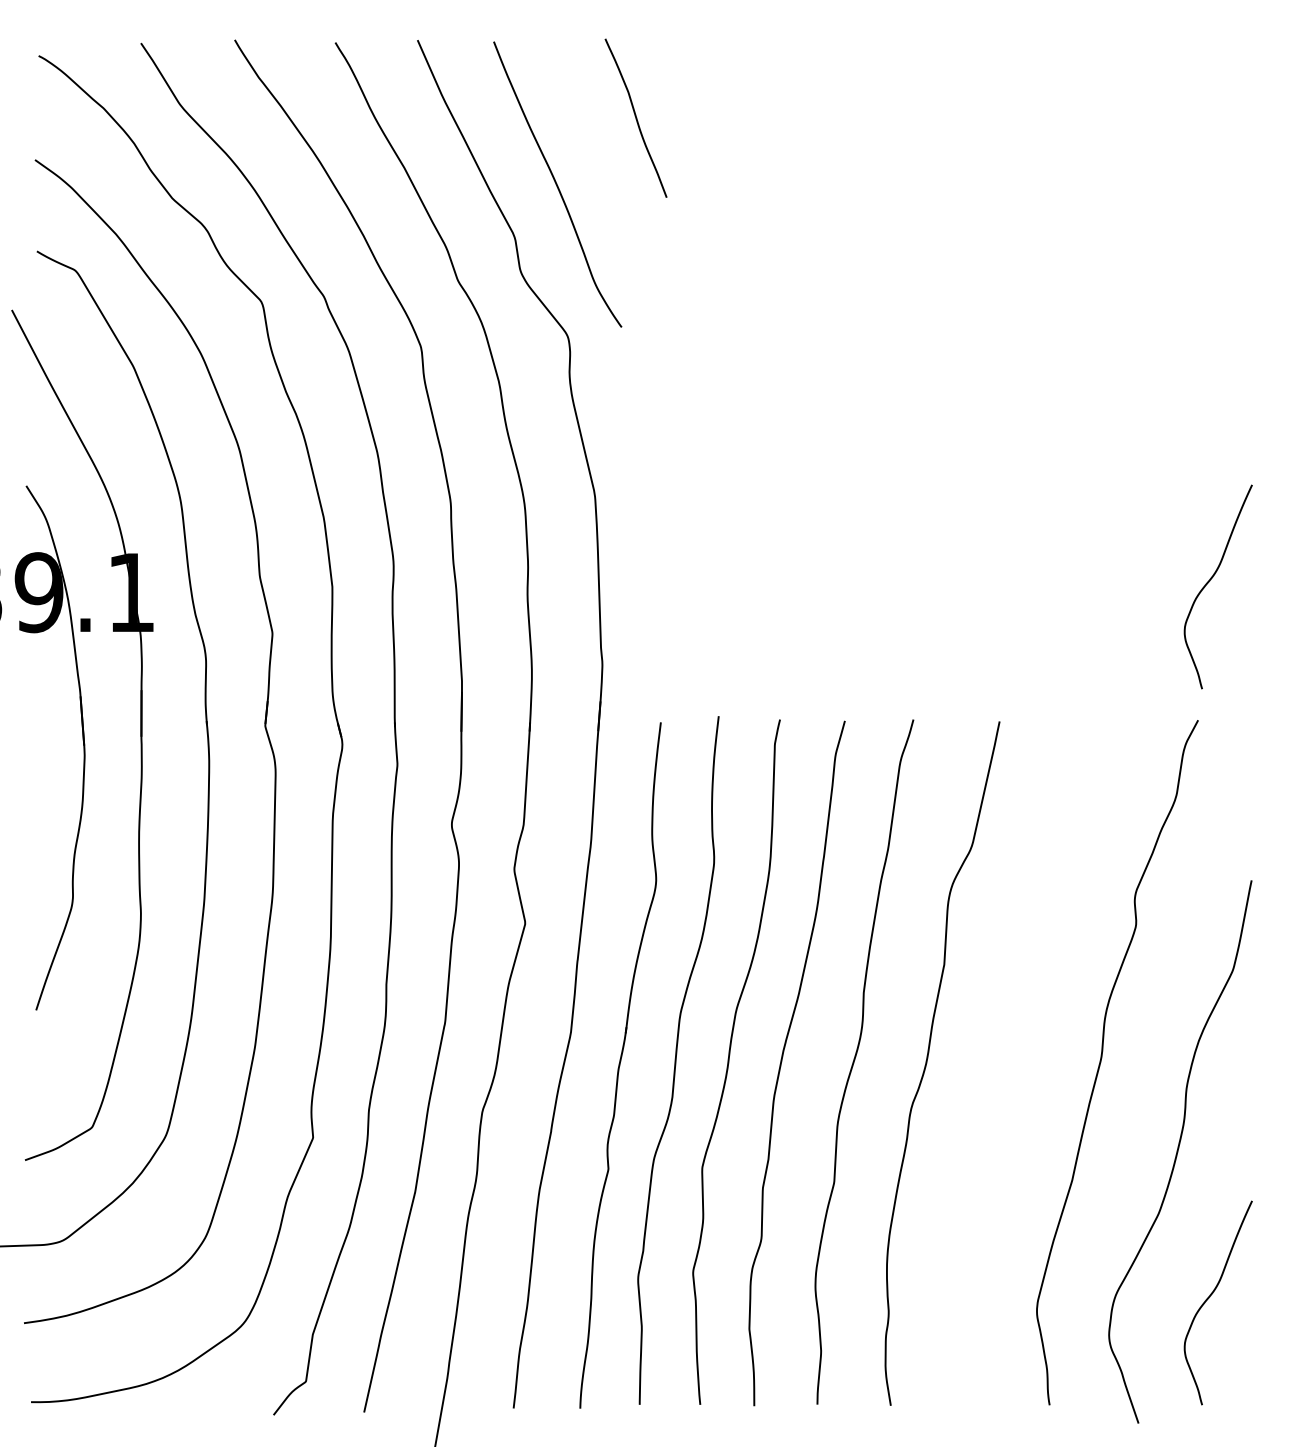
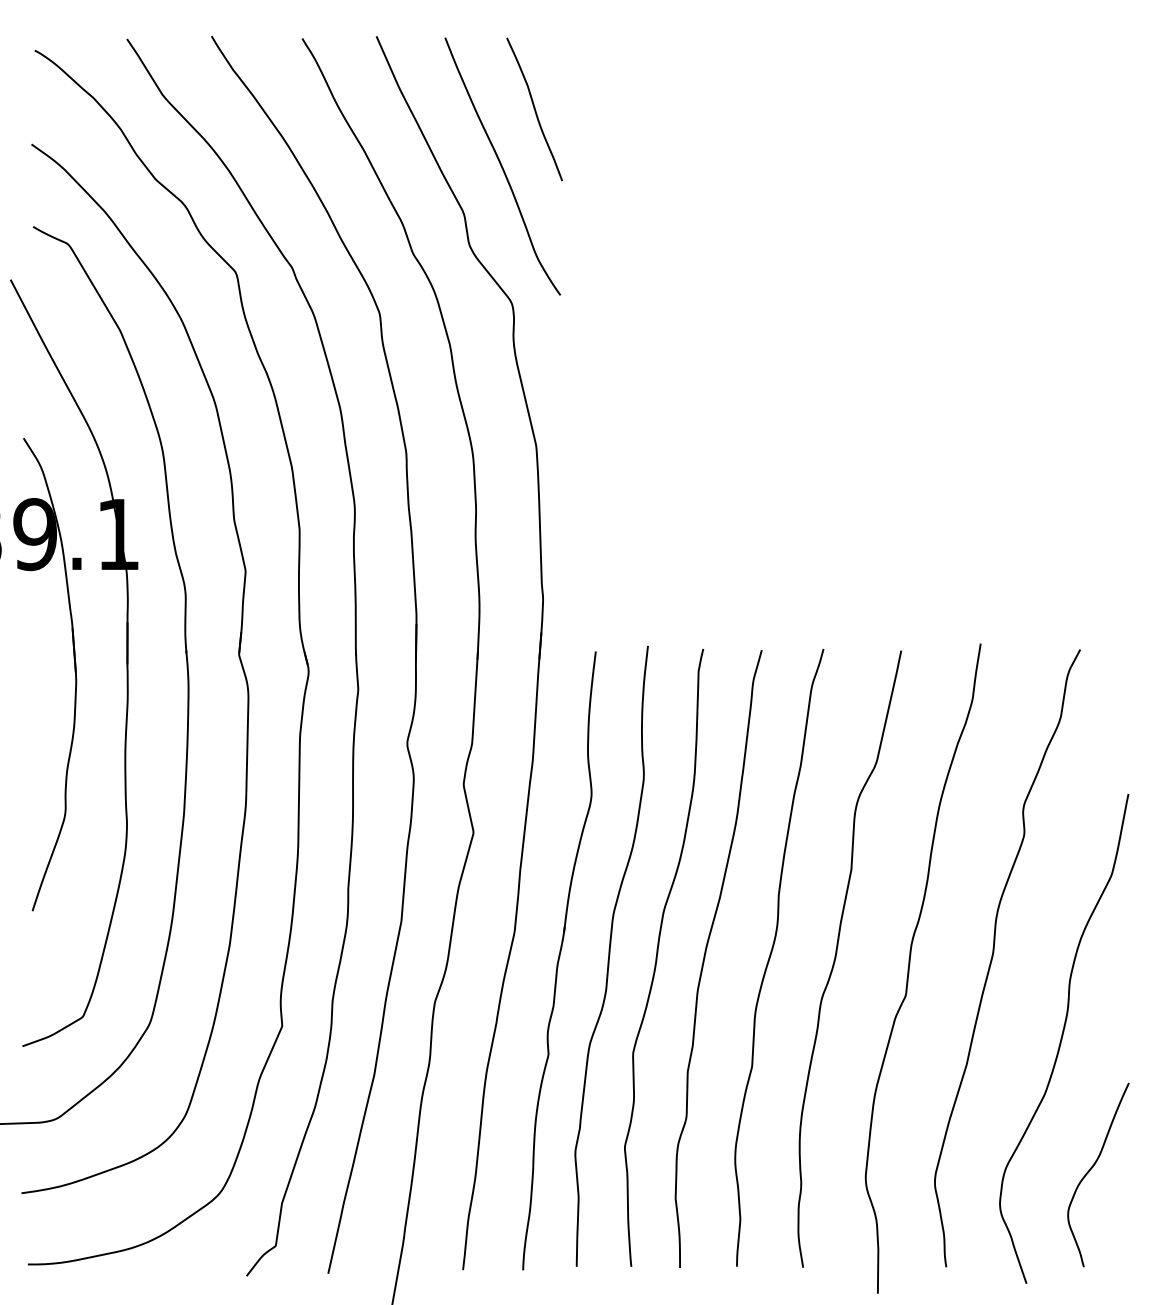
curve: (635, 117) -> (534, 108), moved
curve: (1210, 581) -> (1091, 524), removed
curve: (1009, 1071) -> (910, 966), added

